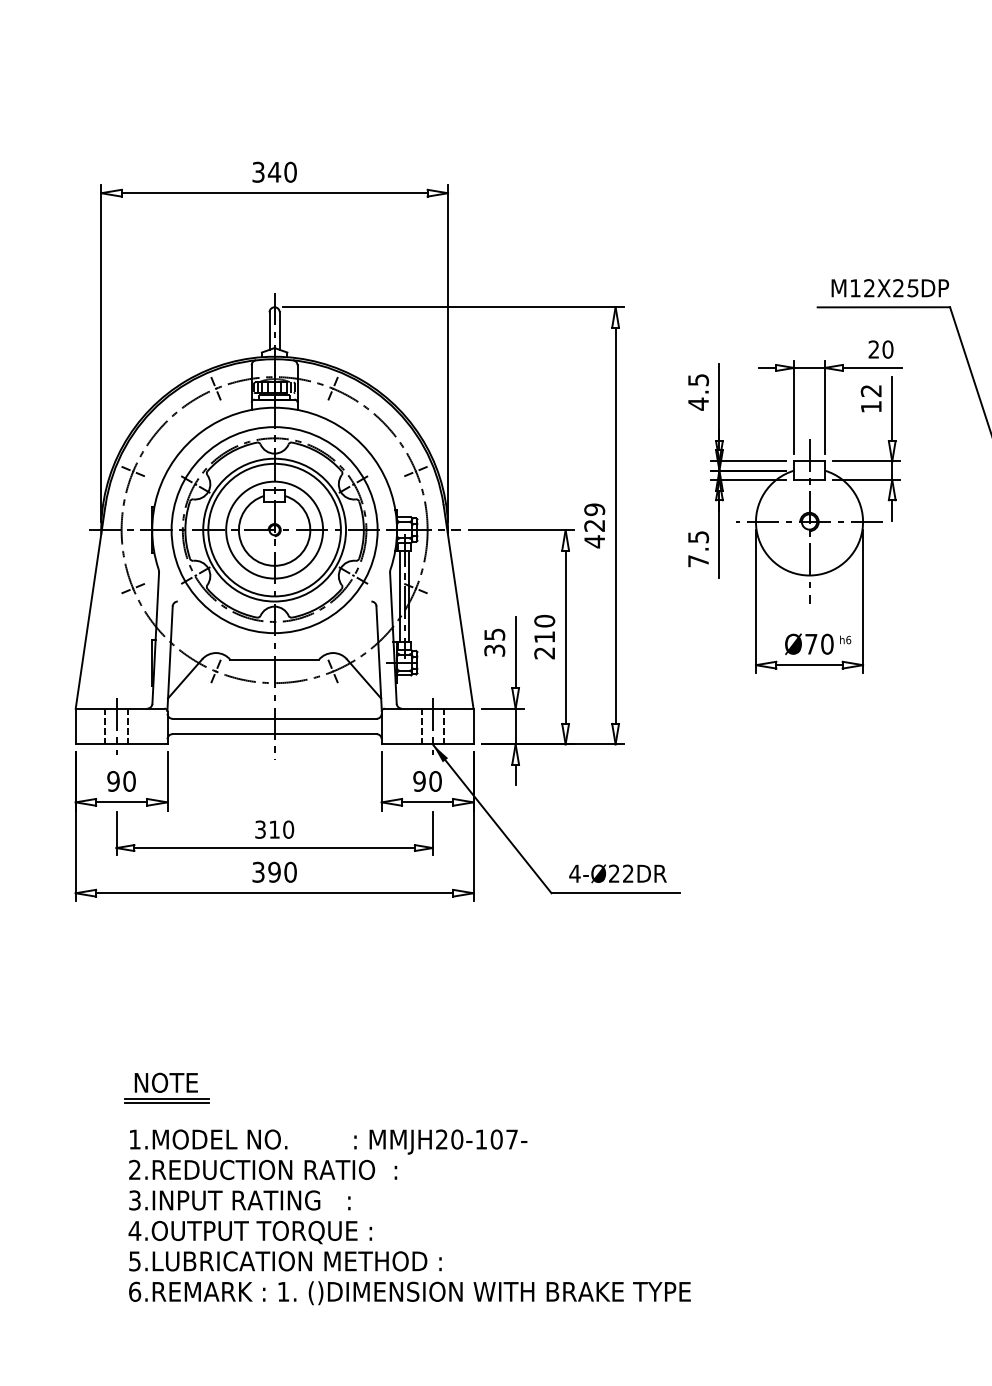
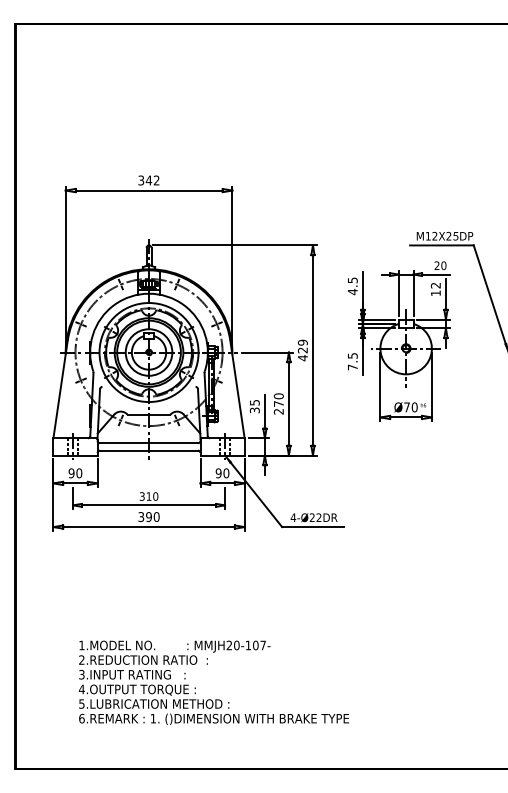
text: (290, 172) -> (156, 180), 340 -> 342
text: (543, 636) -> (278, 403), 210 -> 270
part: (167, 1087) -> (97, 620), removed

